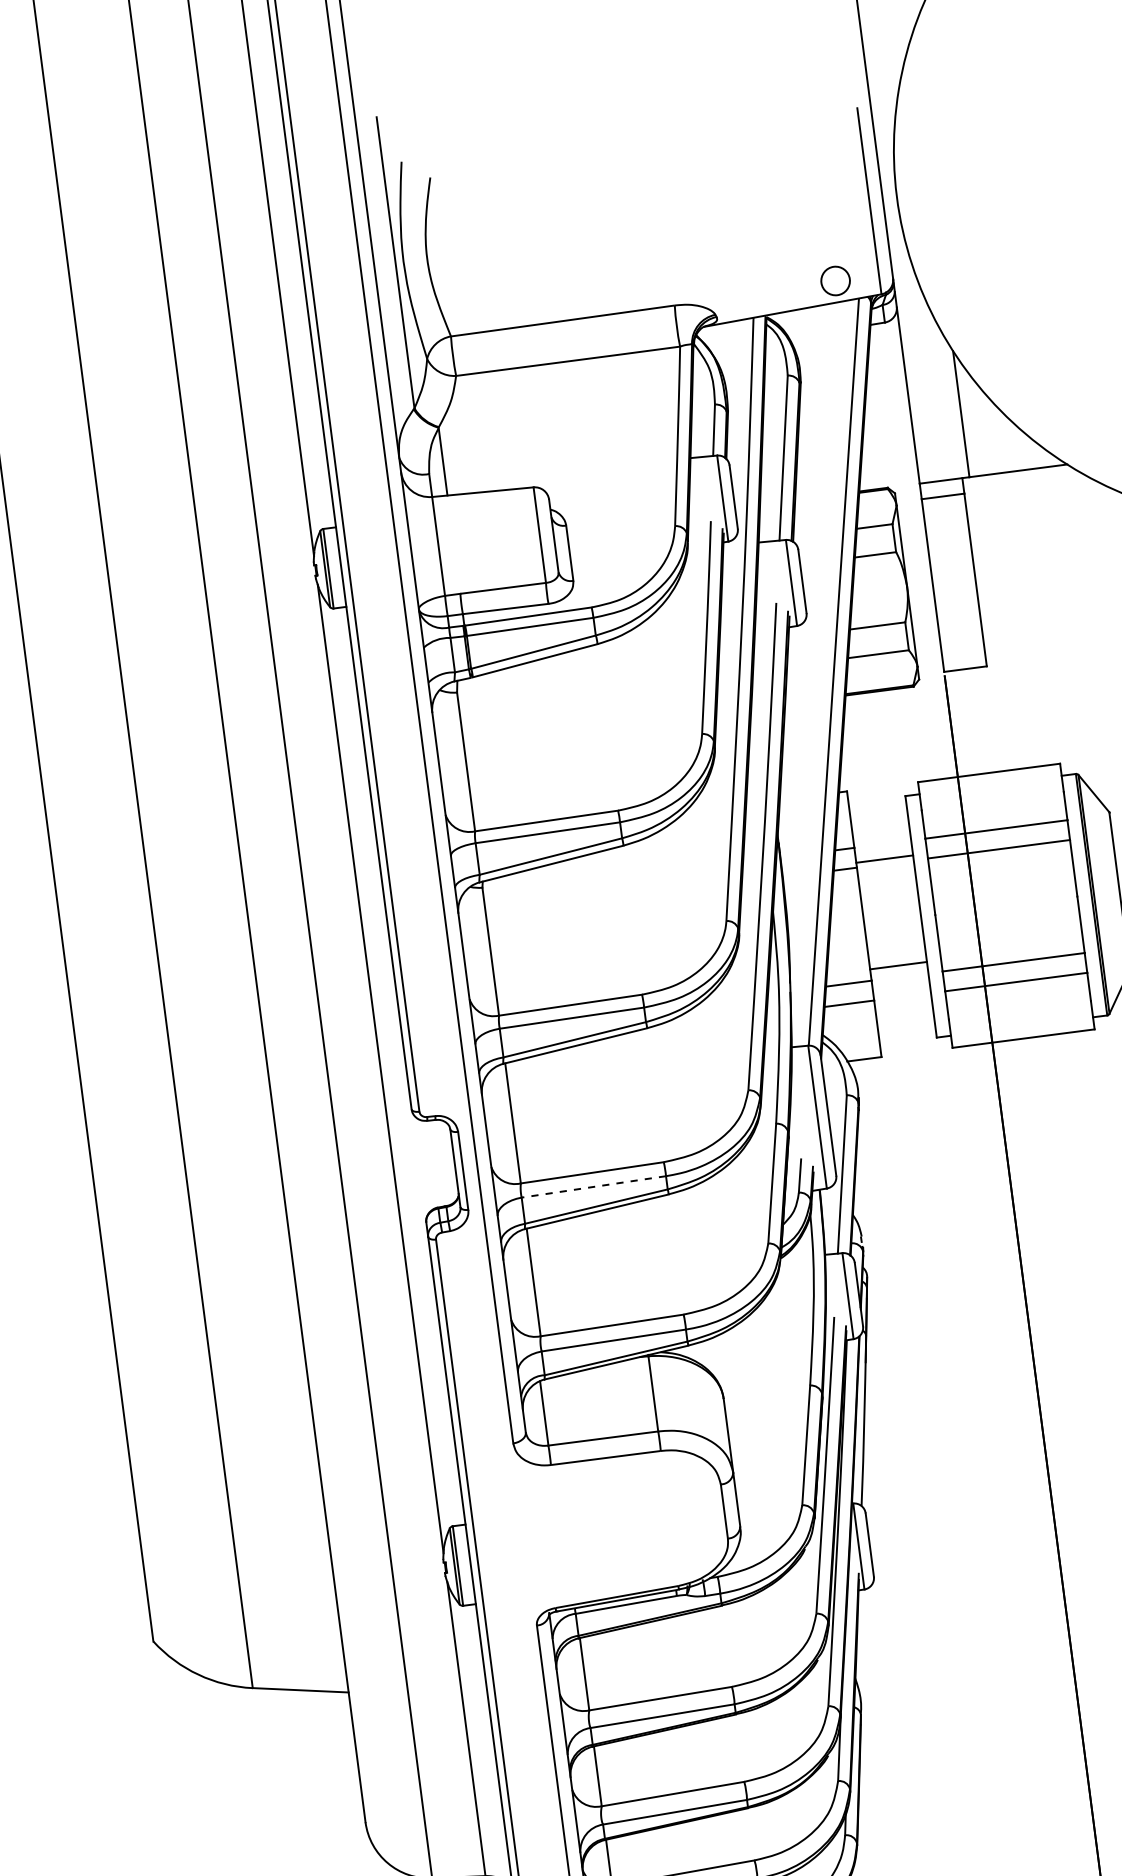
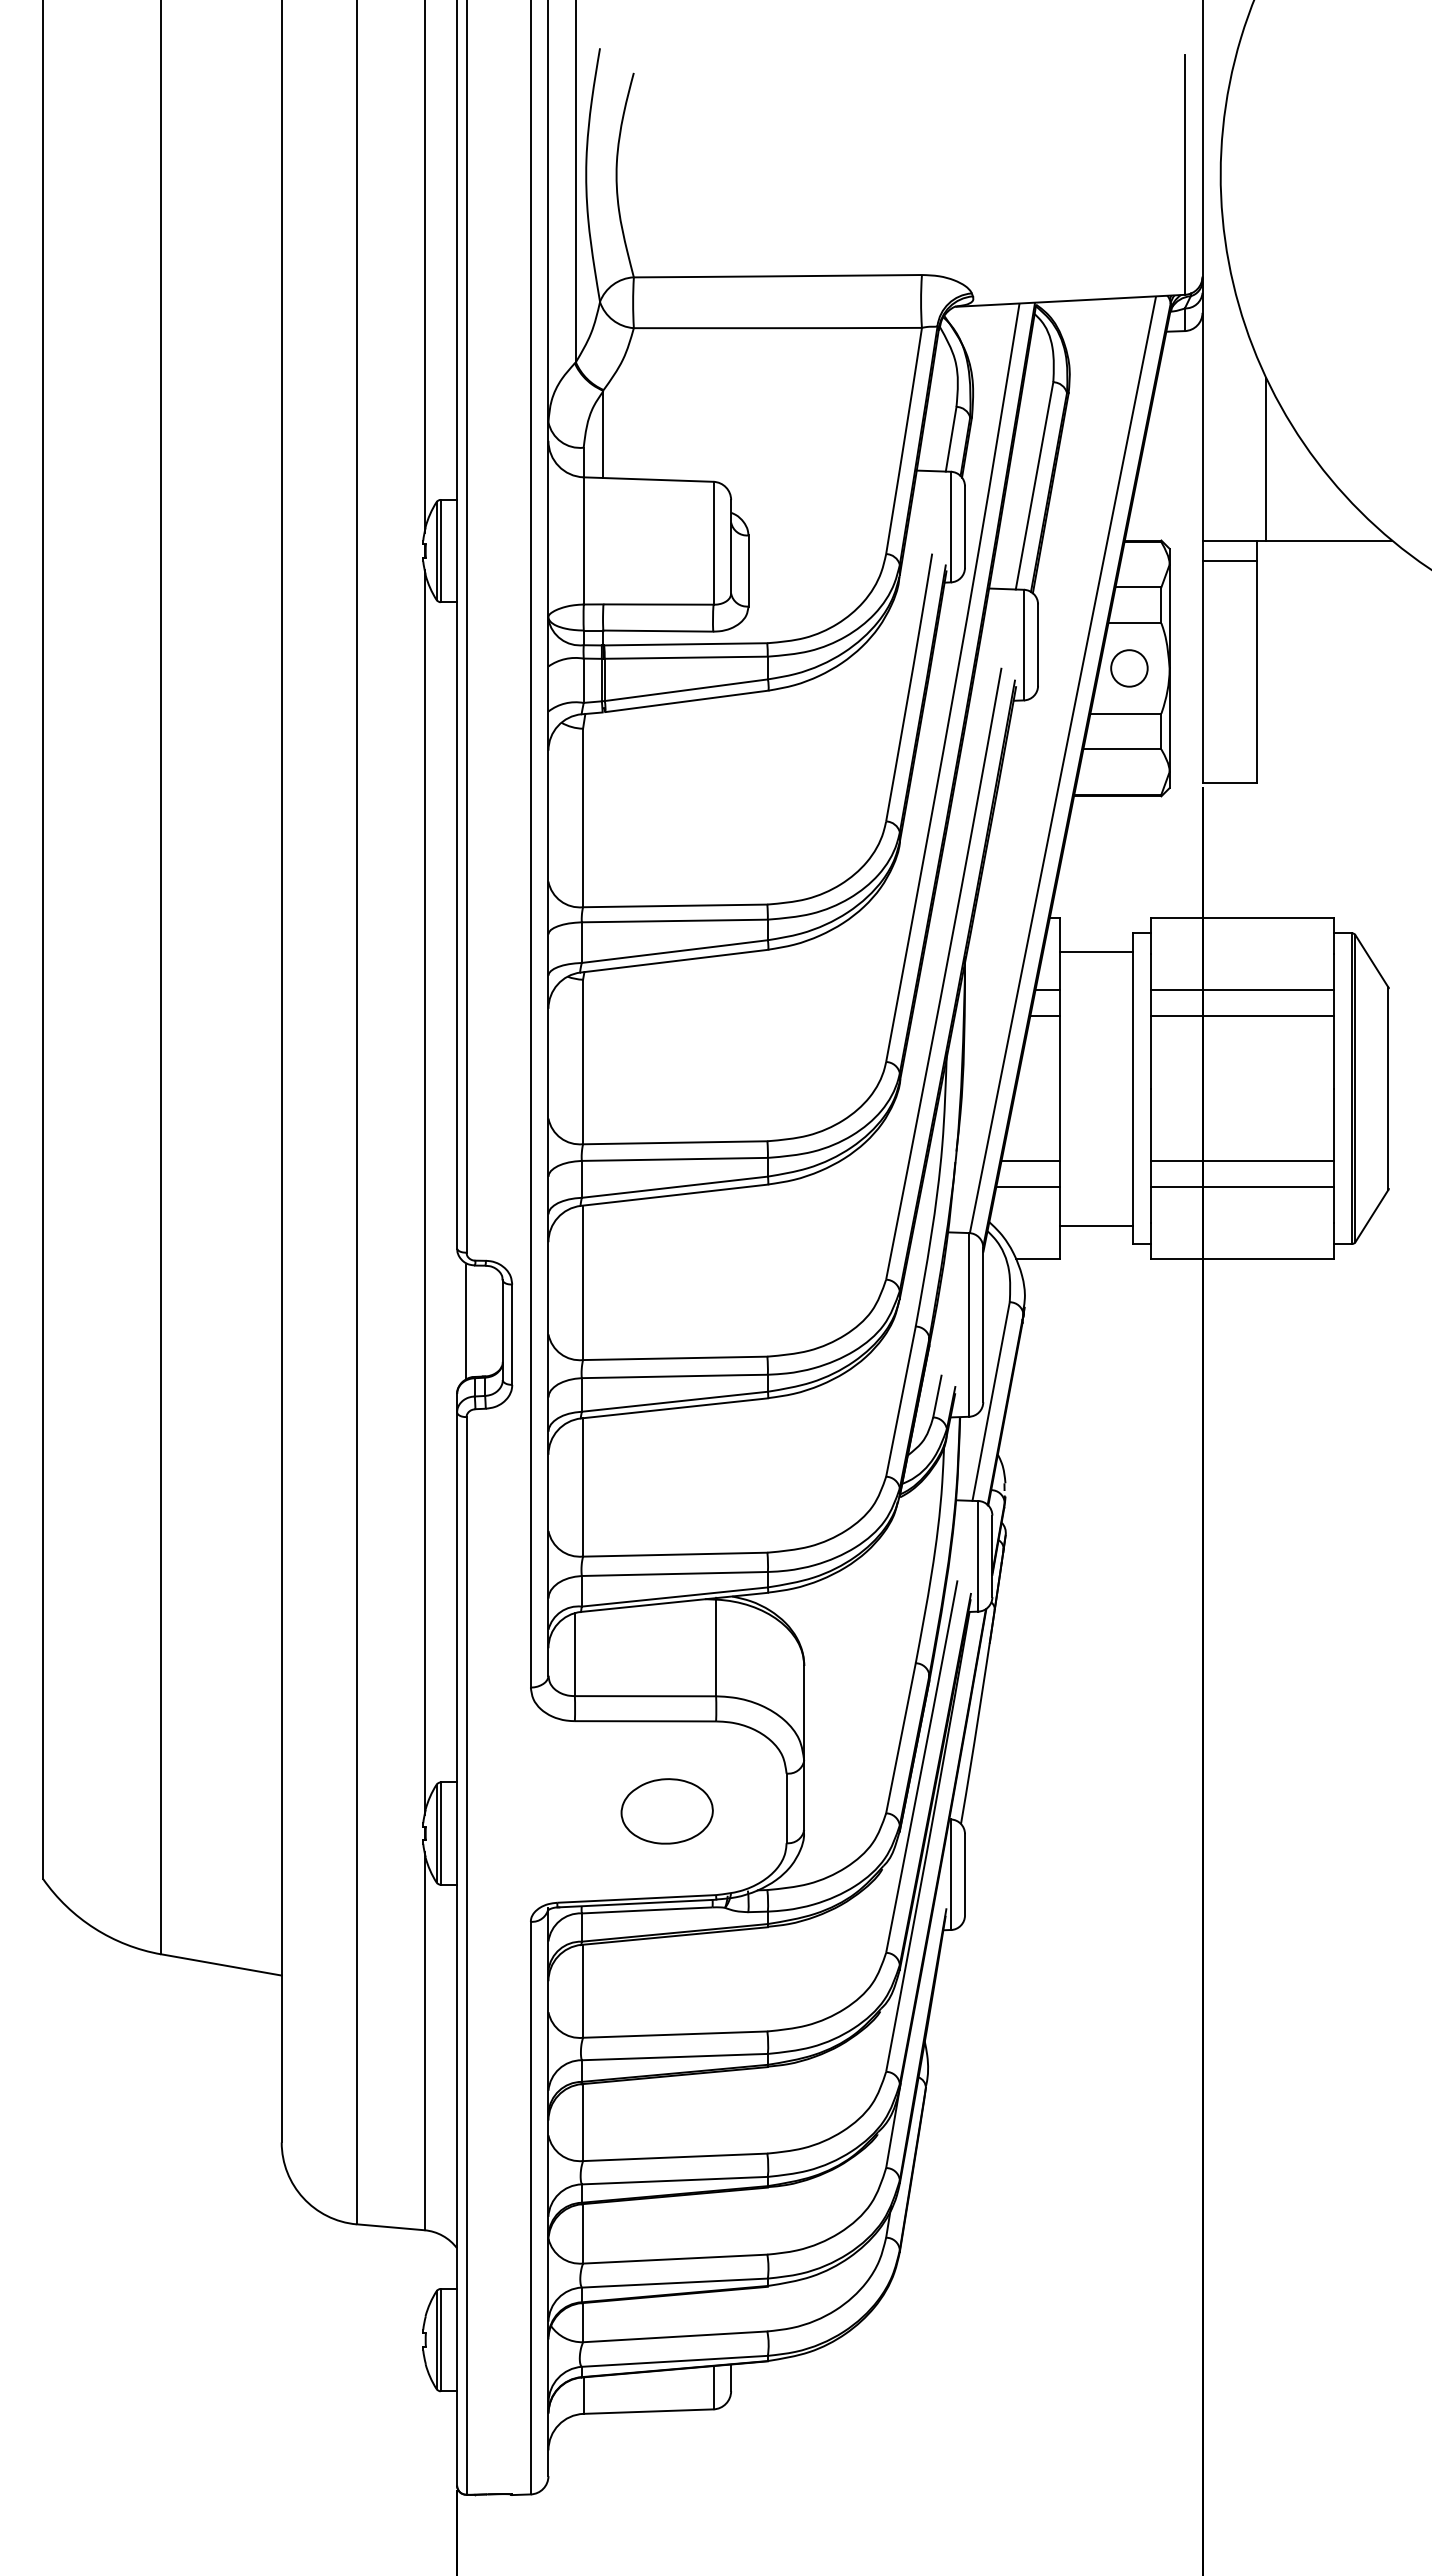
circle: (835, 281) -> (1129, 668), moved
line: (884, 859) -> (1096, 951), moved
line: (898, 965) -> (1096, 1225), moved
line: (426, 1166) -> (466, 1322), added
line: (594, 1186) -> (675, 1376), dashed -> solid
part: (631, 1526) -> (666, 1811), added

